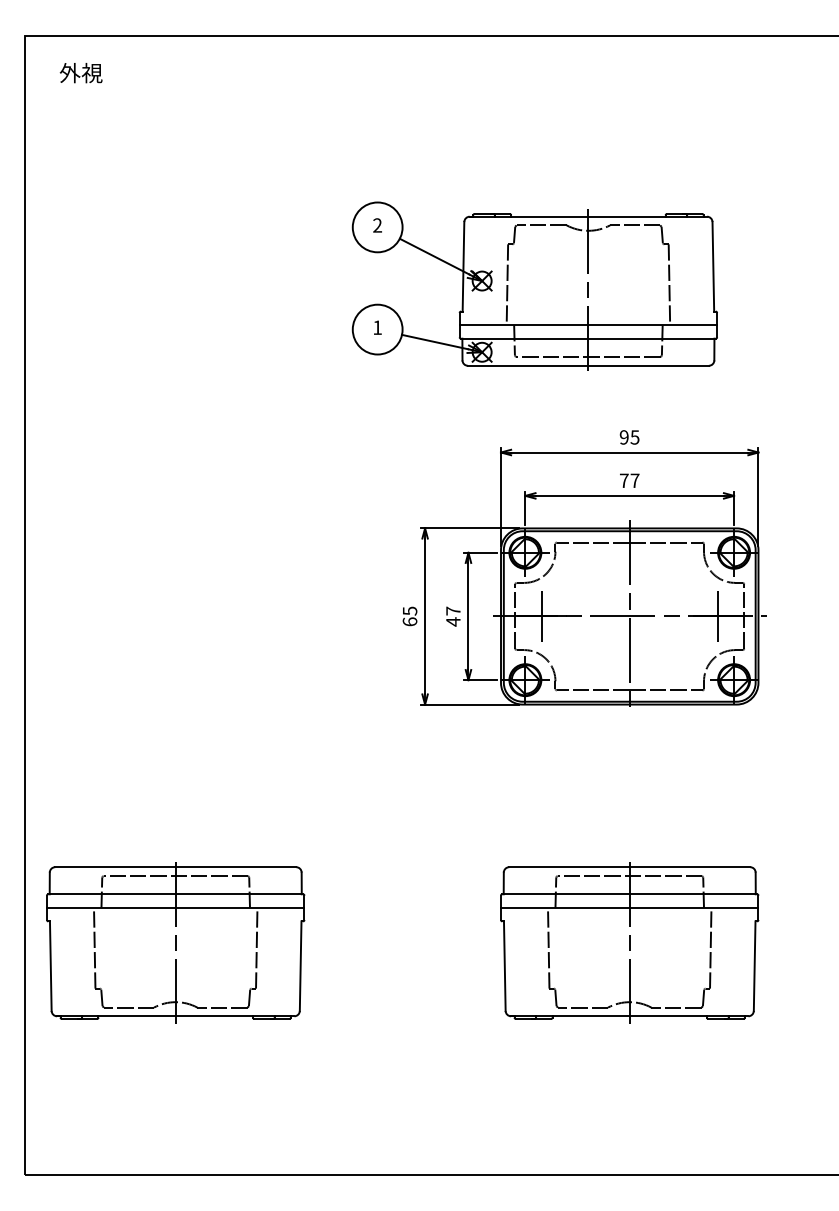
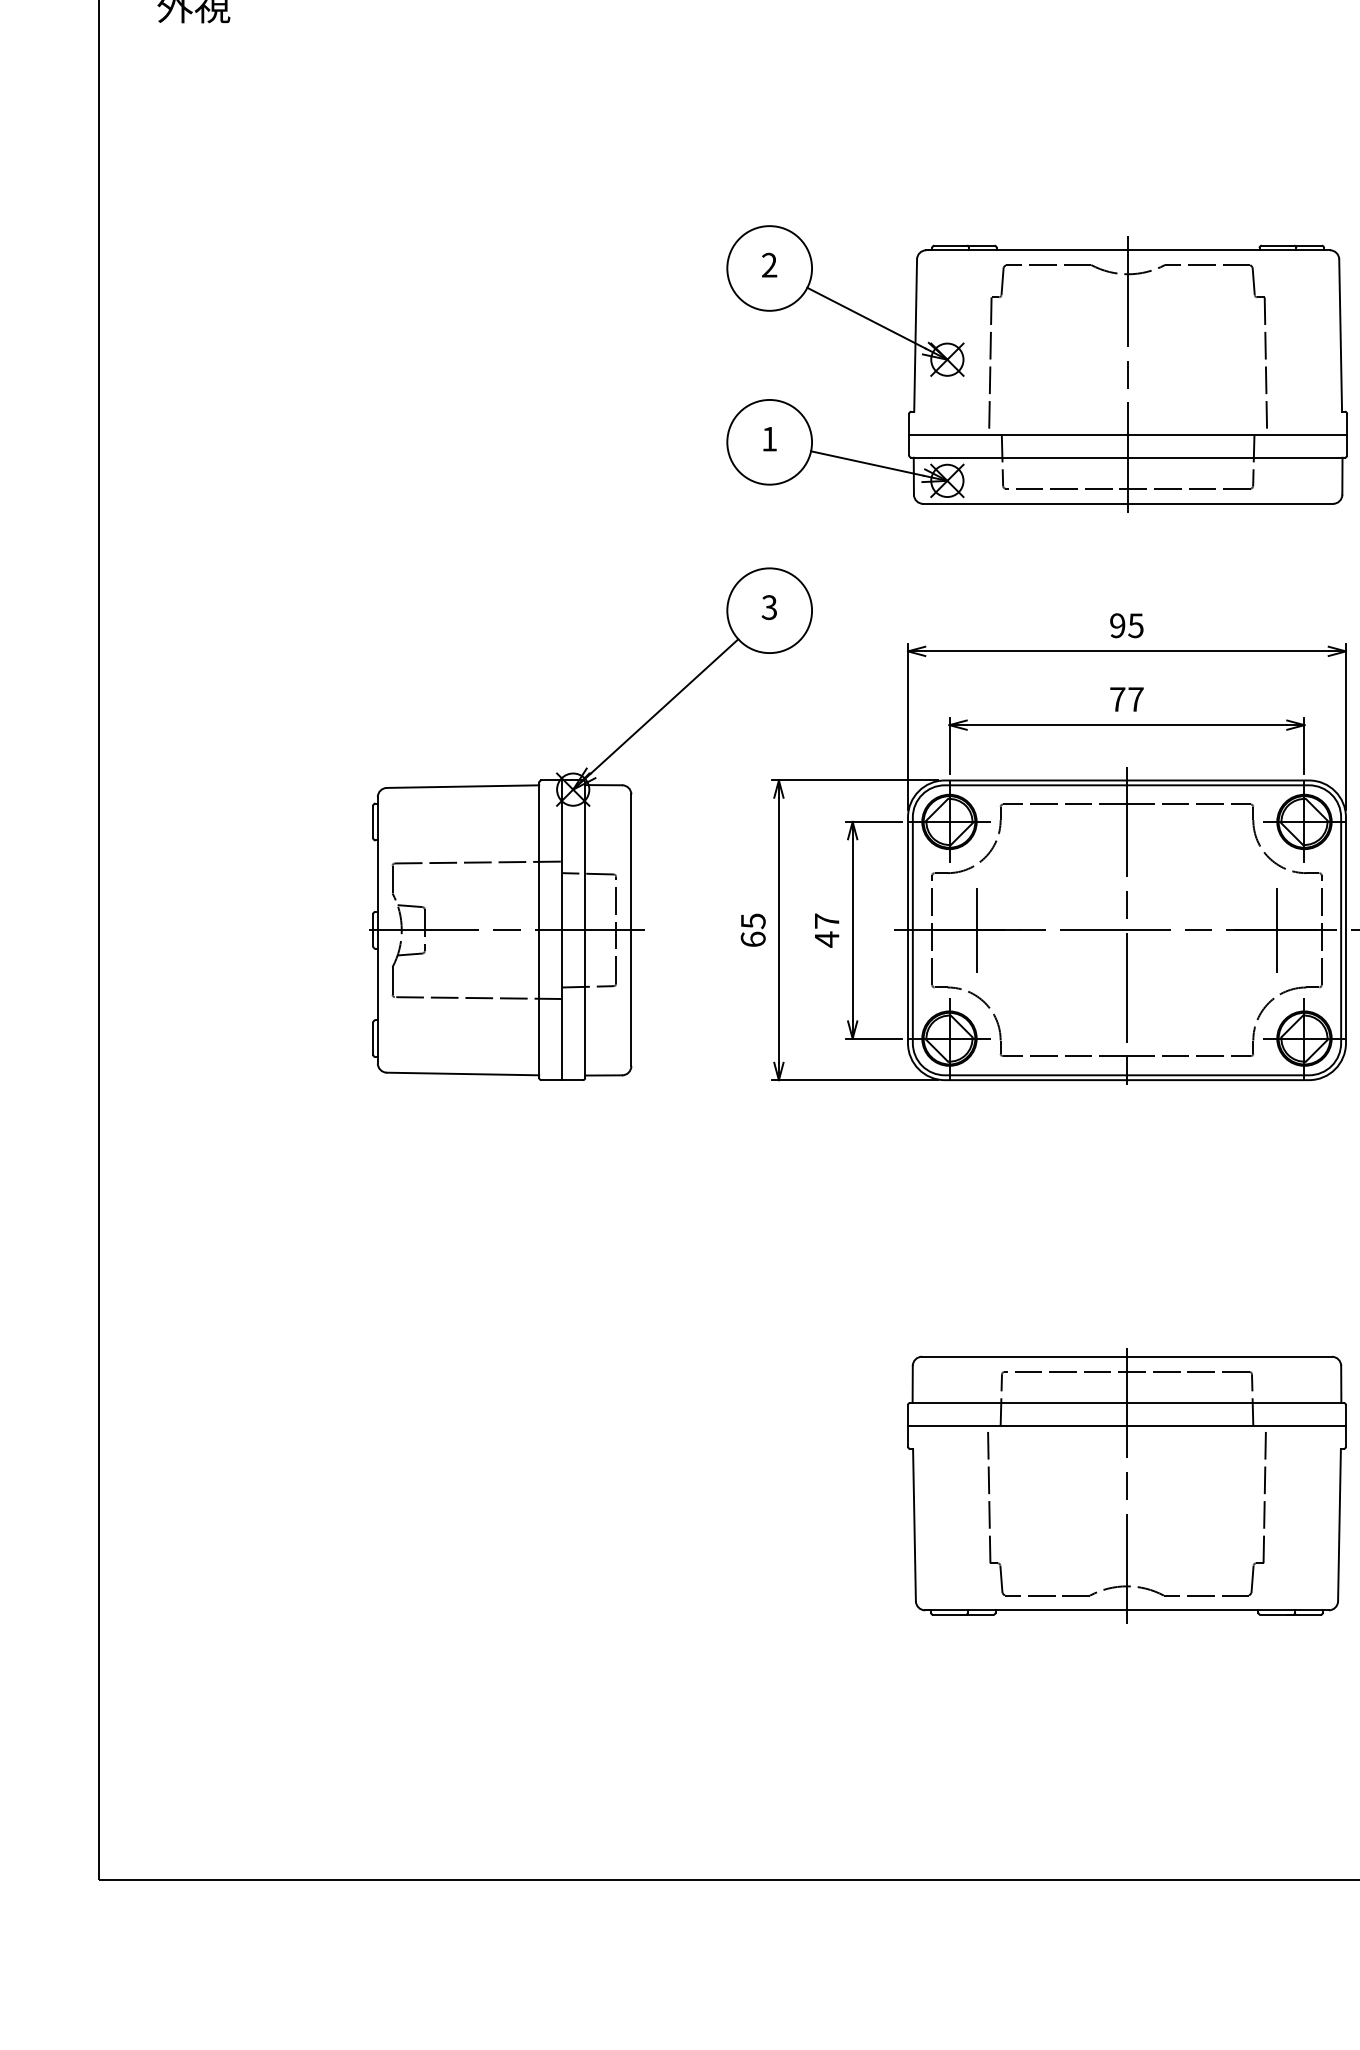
part: (534, 285) -> (1036, 367), moved
part: (314, 553) -> (590, 823), added
part: (175, 942) -> (354, 1484), removed

